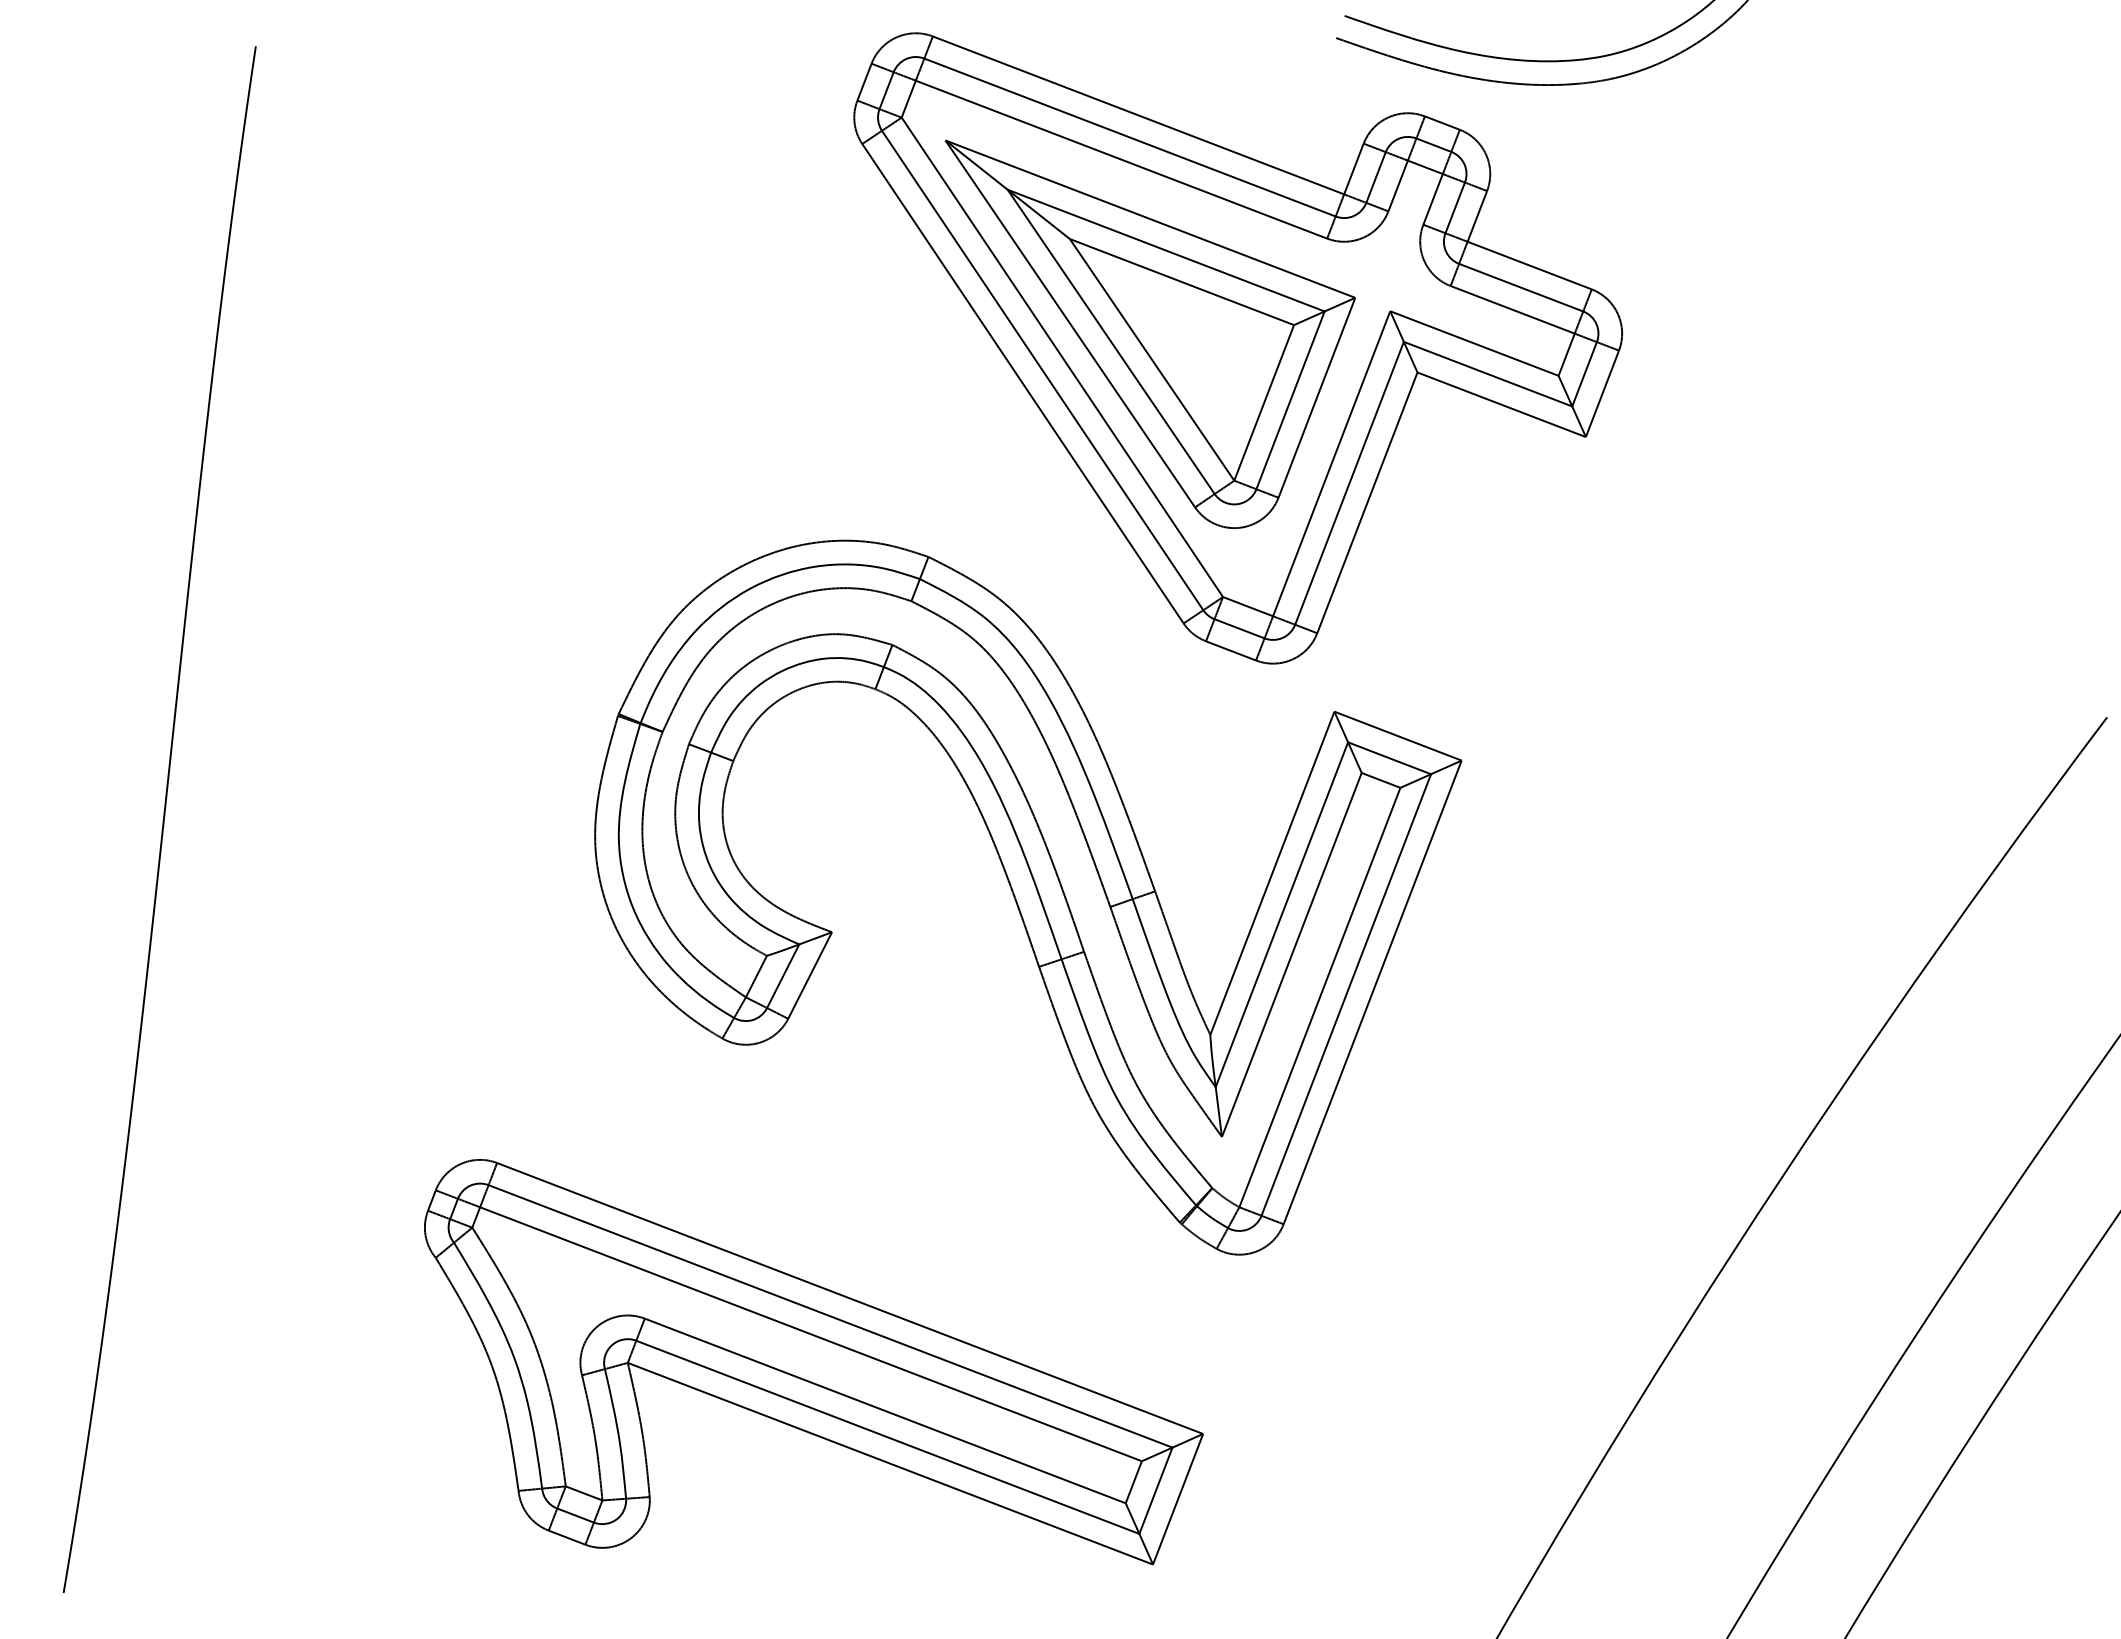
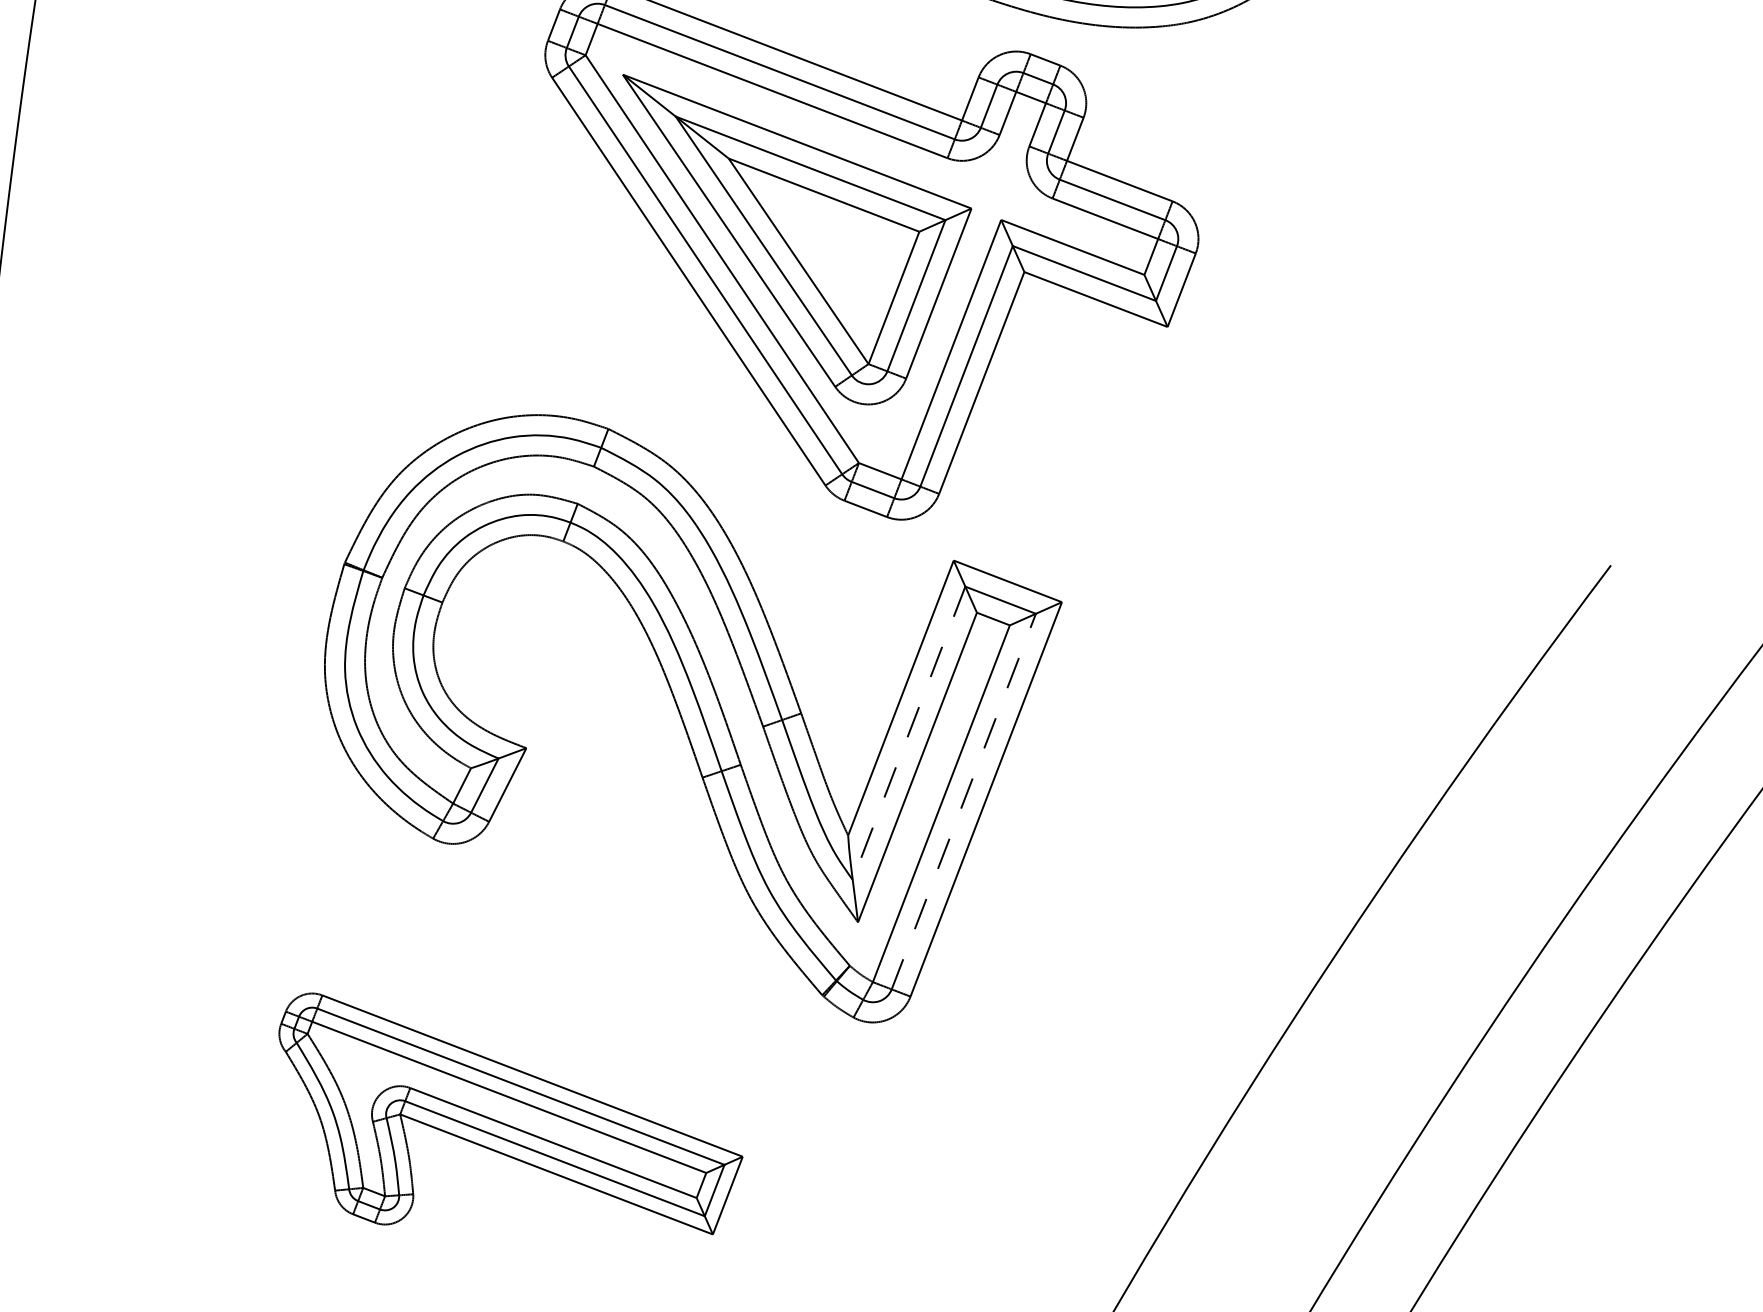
line: (1281, 914) -> (908, 733), solid -> dashed
line: (1346, 994) -> (964, 801), solid -> dashed
part: (813, 1362) -> (510, 1114), size x0.7

